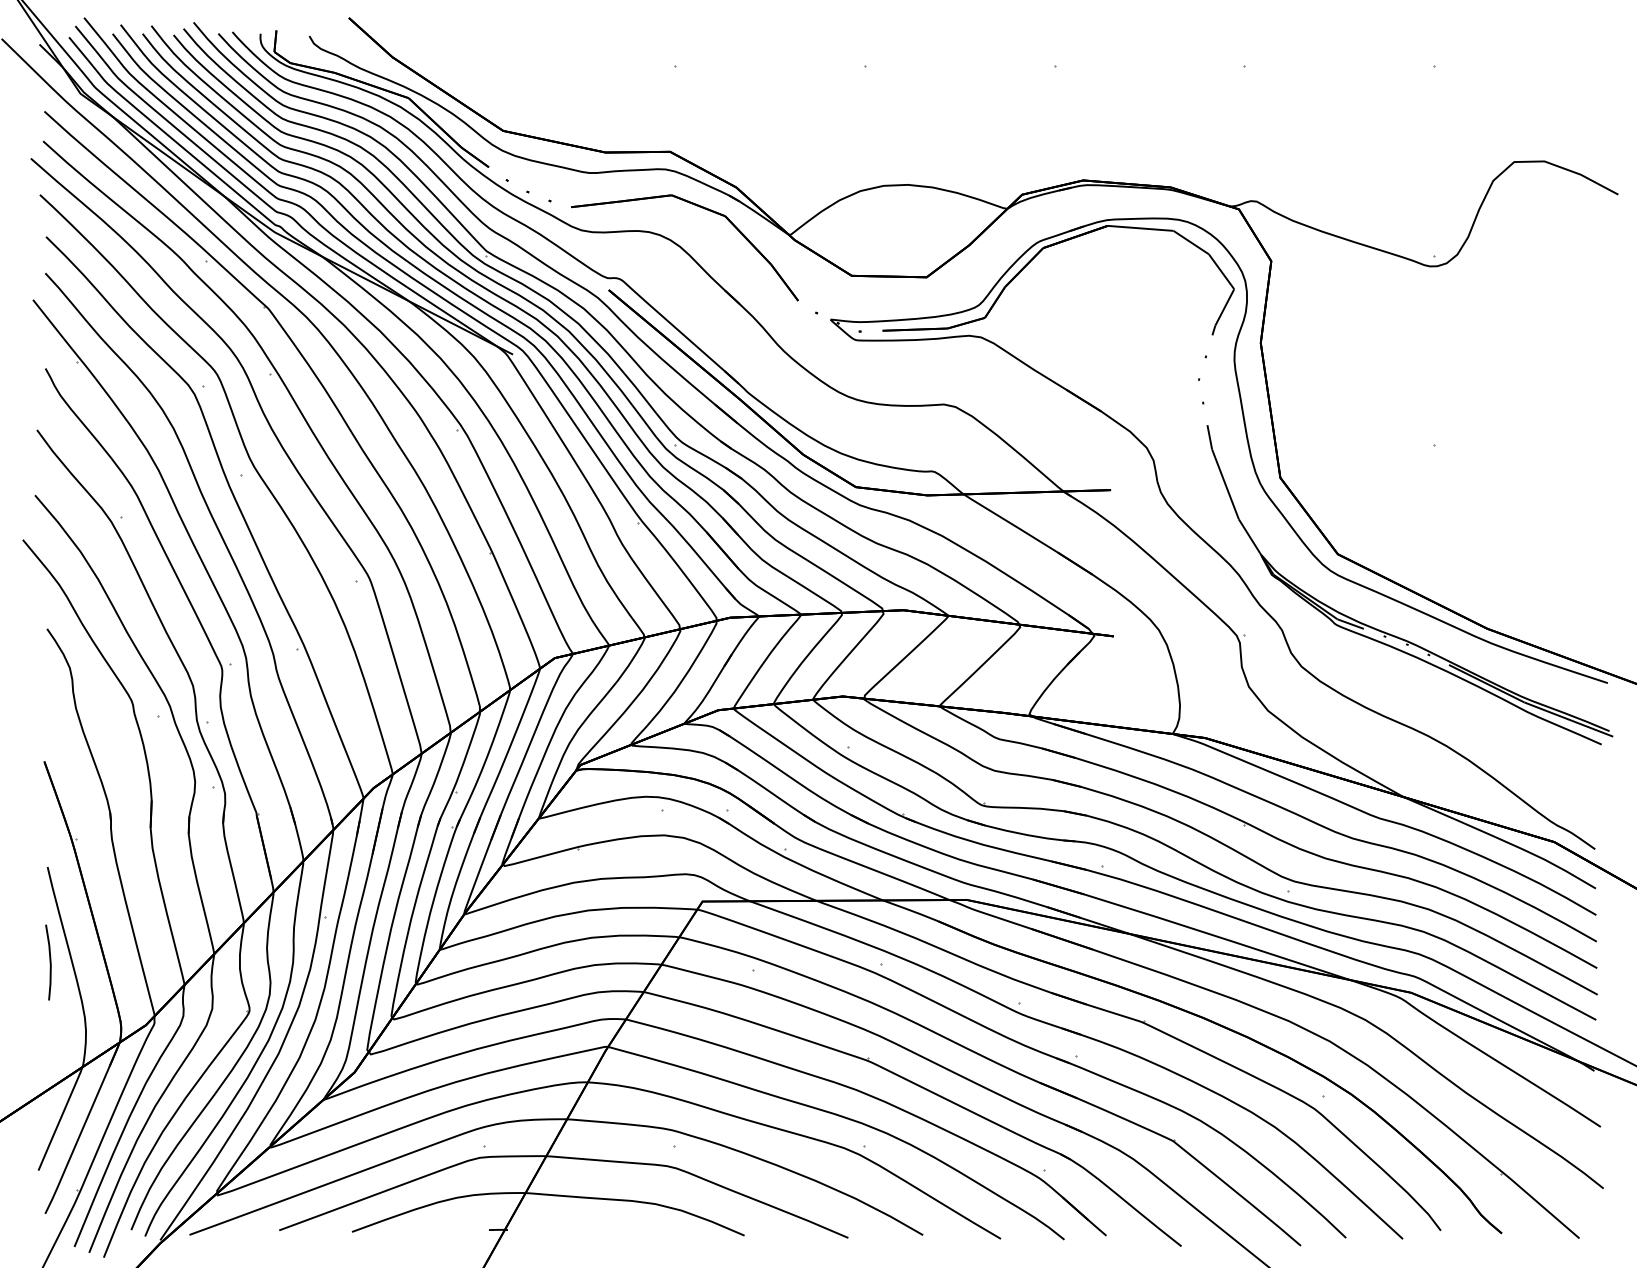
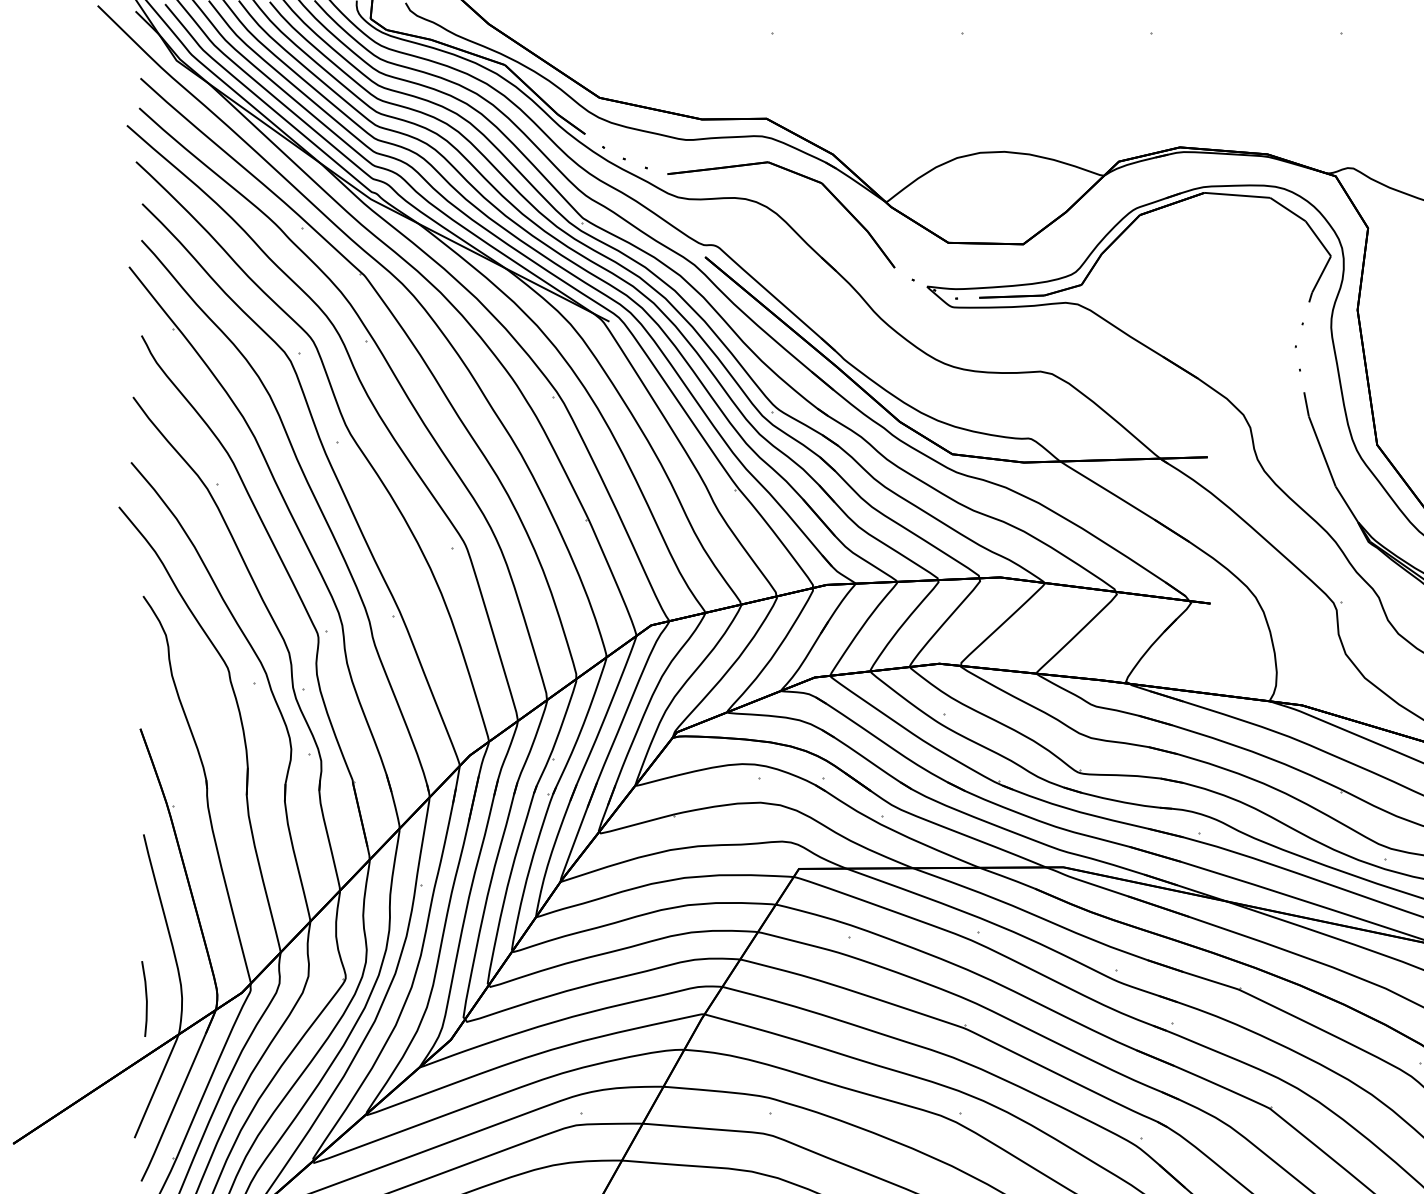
line: (49, 962) -> (145, 998), moved

